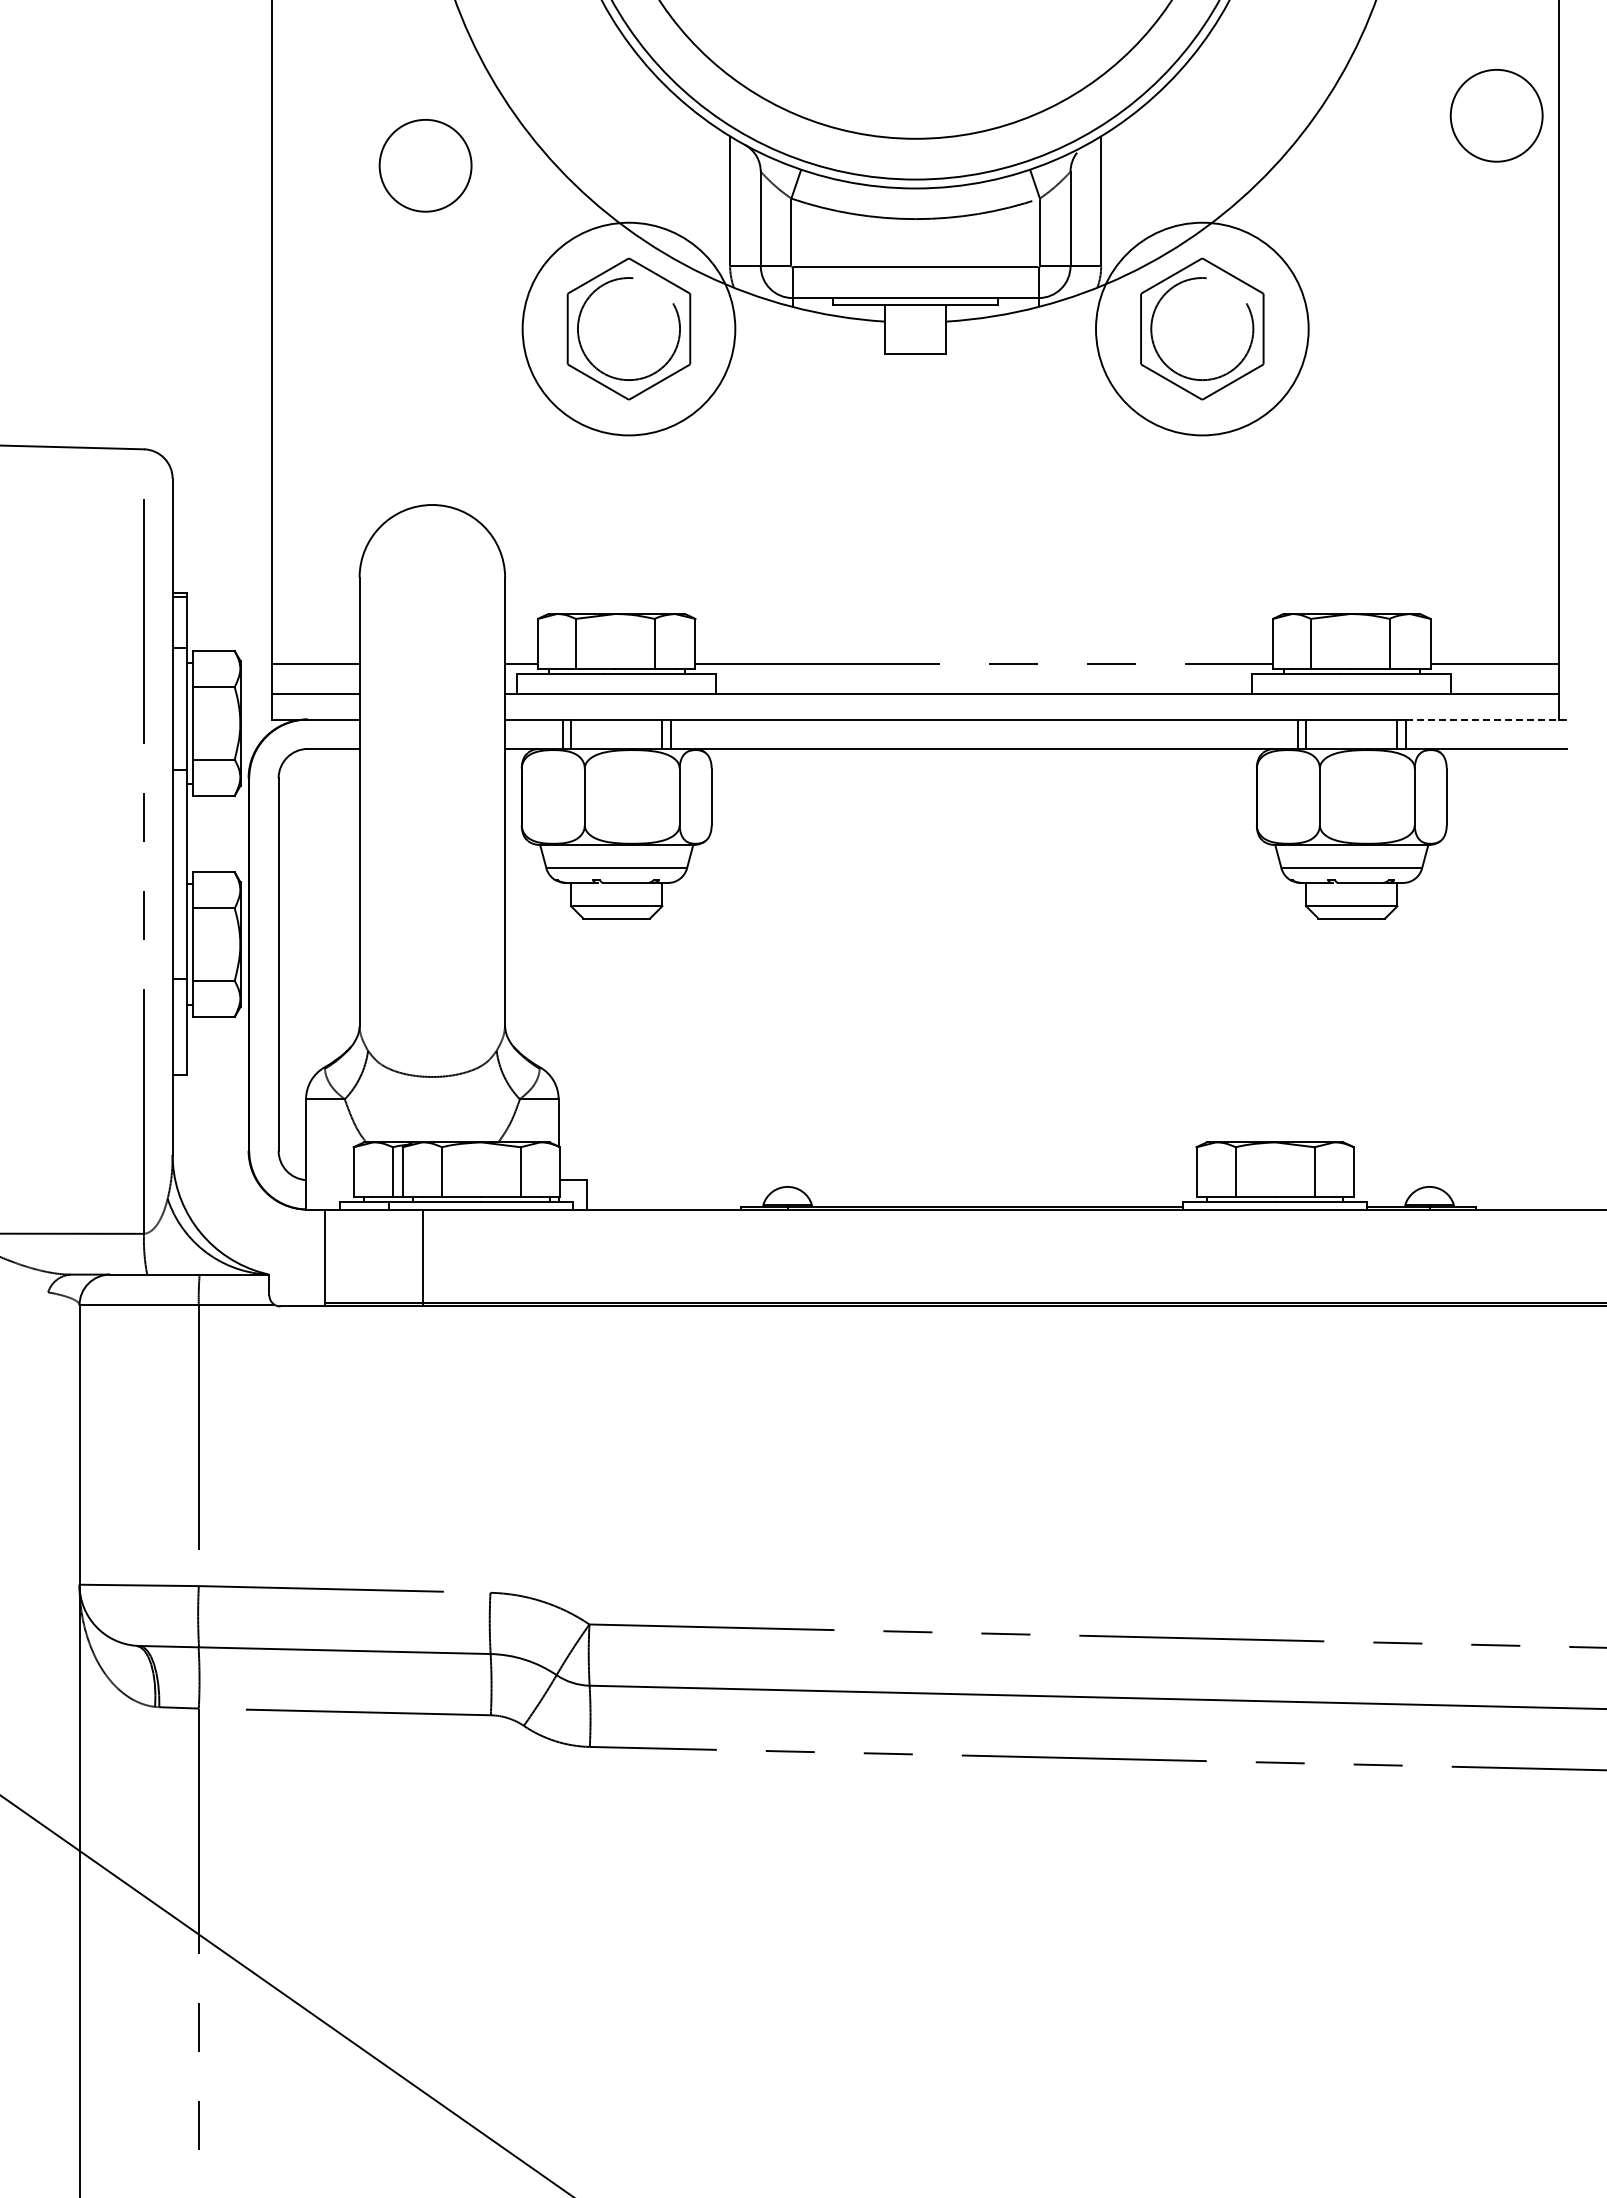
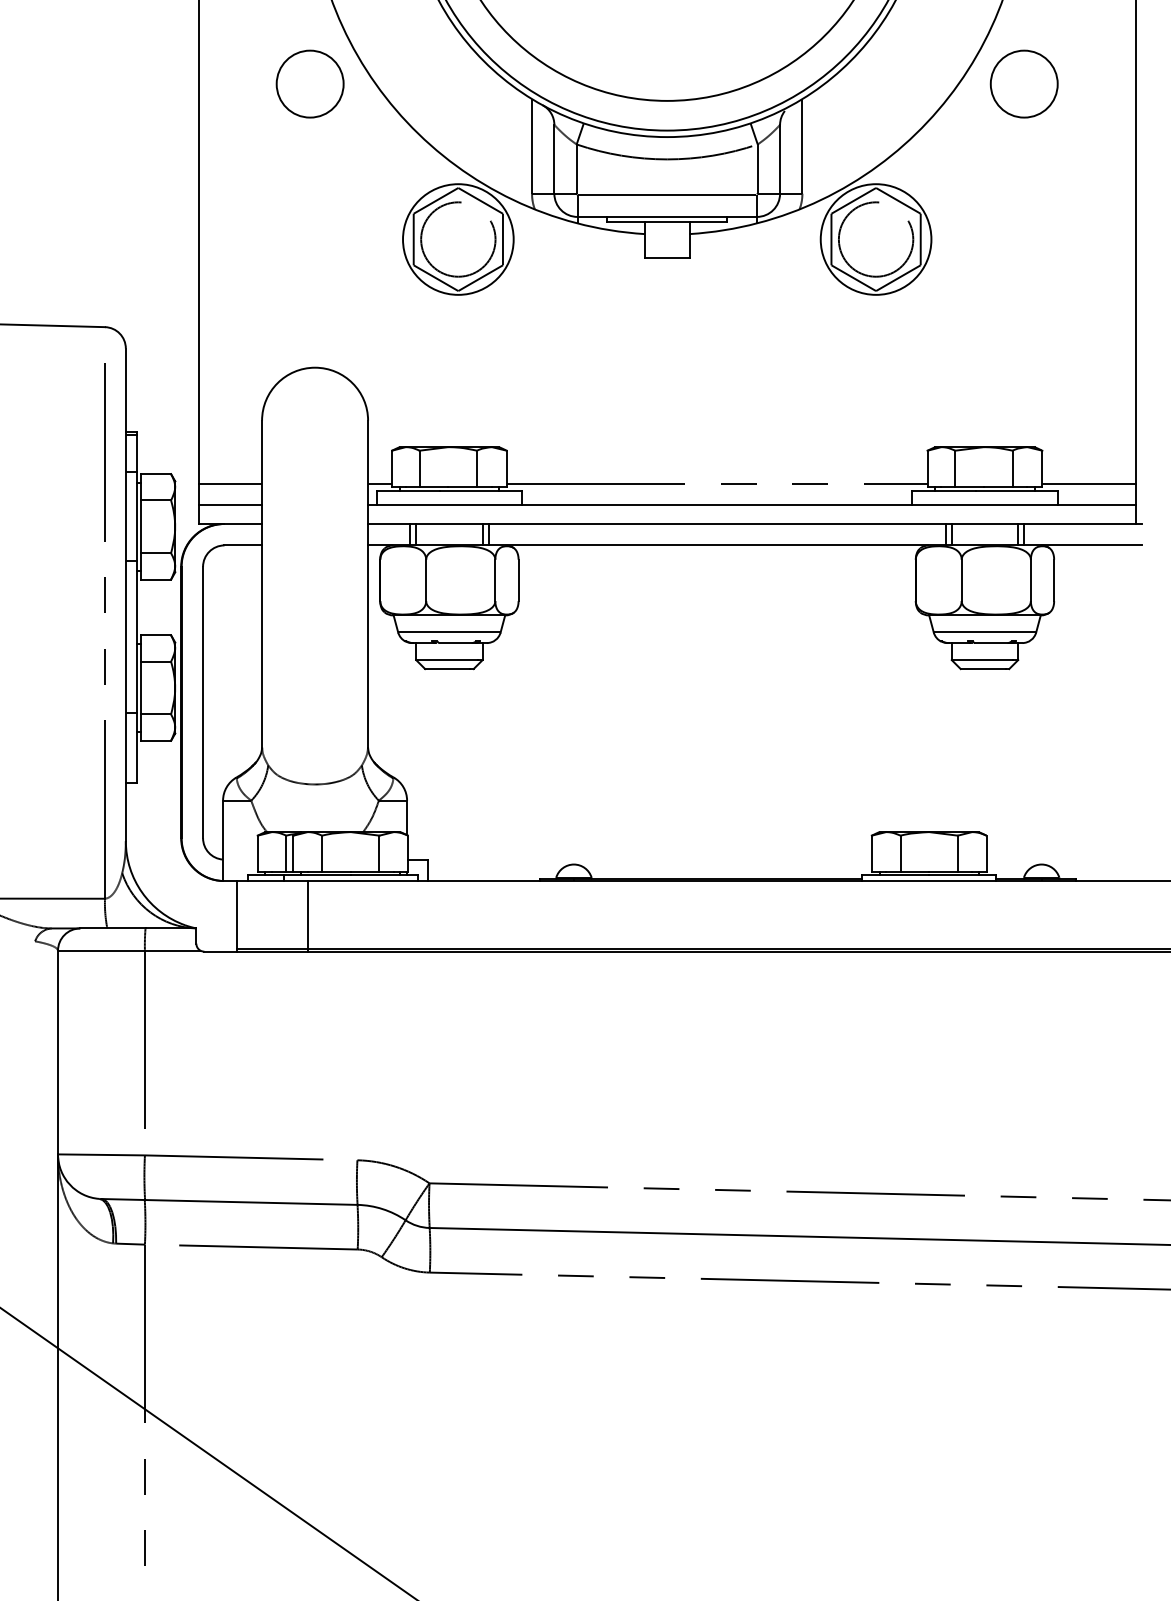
circle: (1496, 115) -> (1024, 83), moved
circle: (425, 165) -> (310, 83), moved
circle: (628, 329) -> (457, 239), size x0.71
circle: (1202, 329) -> (876, 239), size x0.71
line: (1486, 719) -> (1083, 523), dashed -> solid

